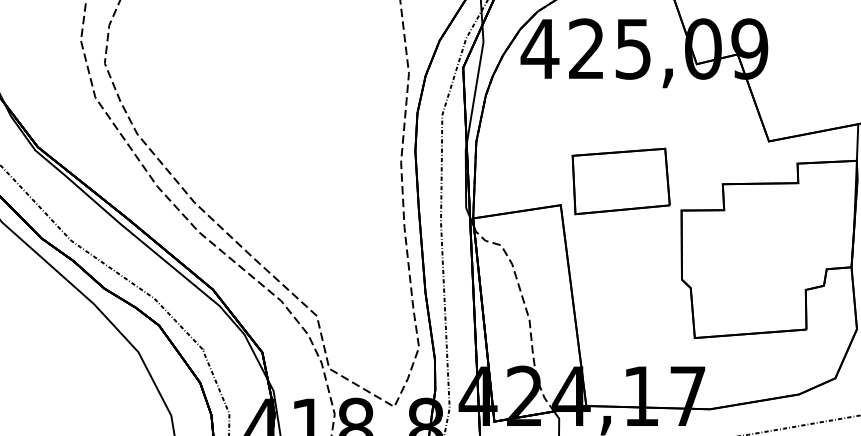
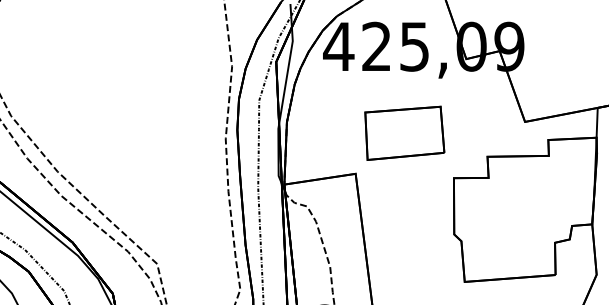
part: (620, 181) -> (404, 133), moved

